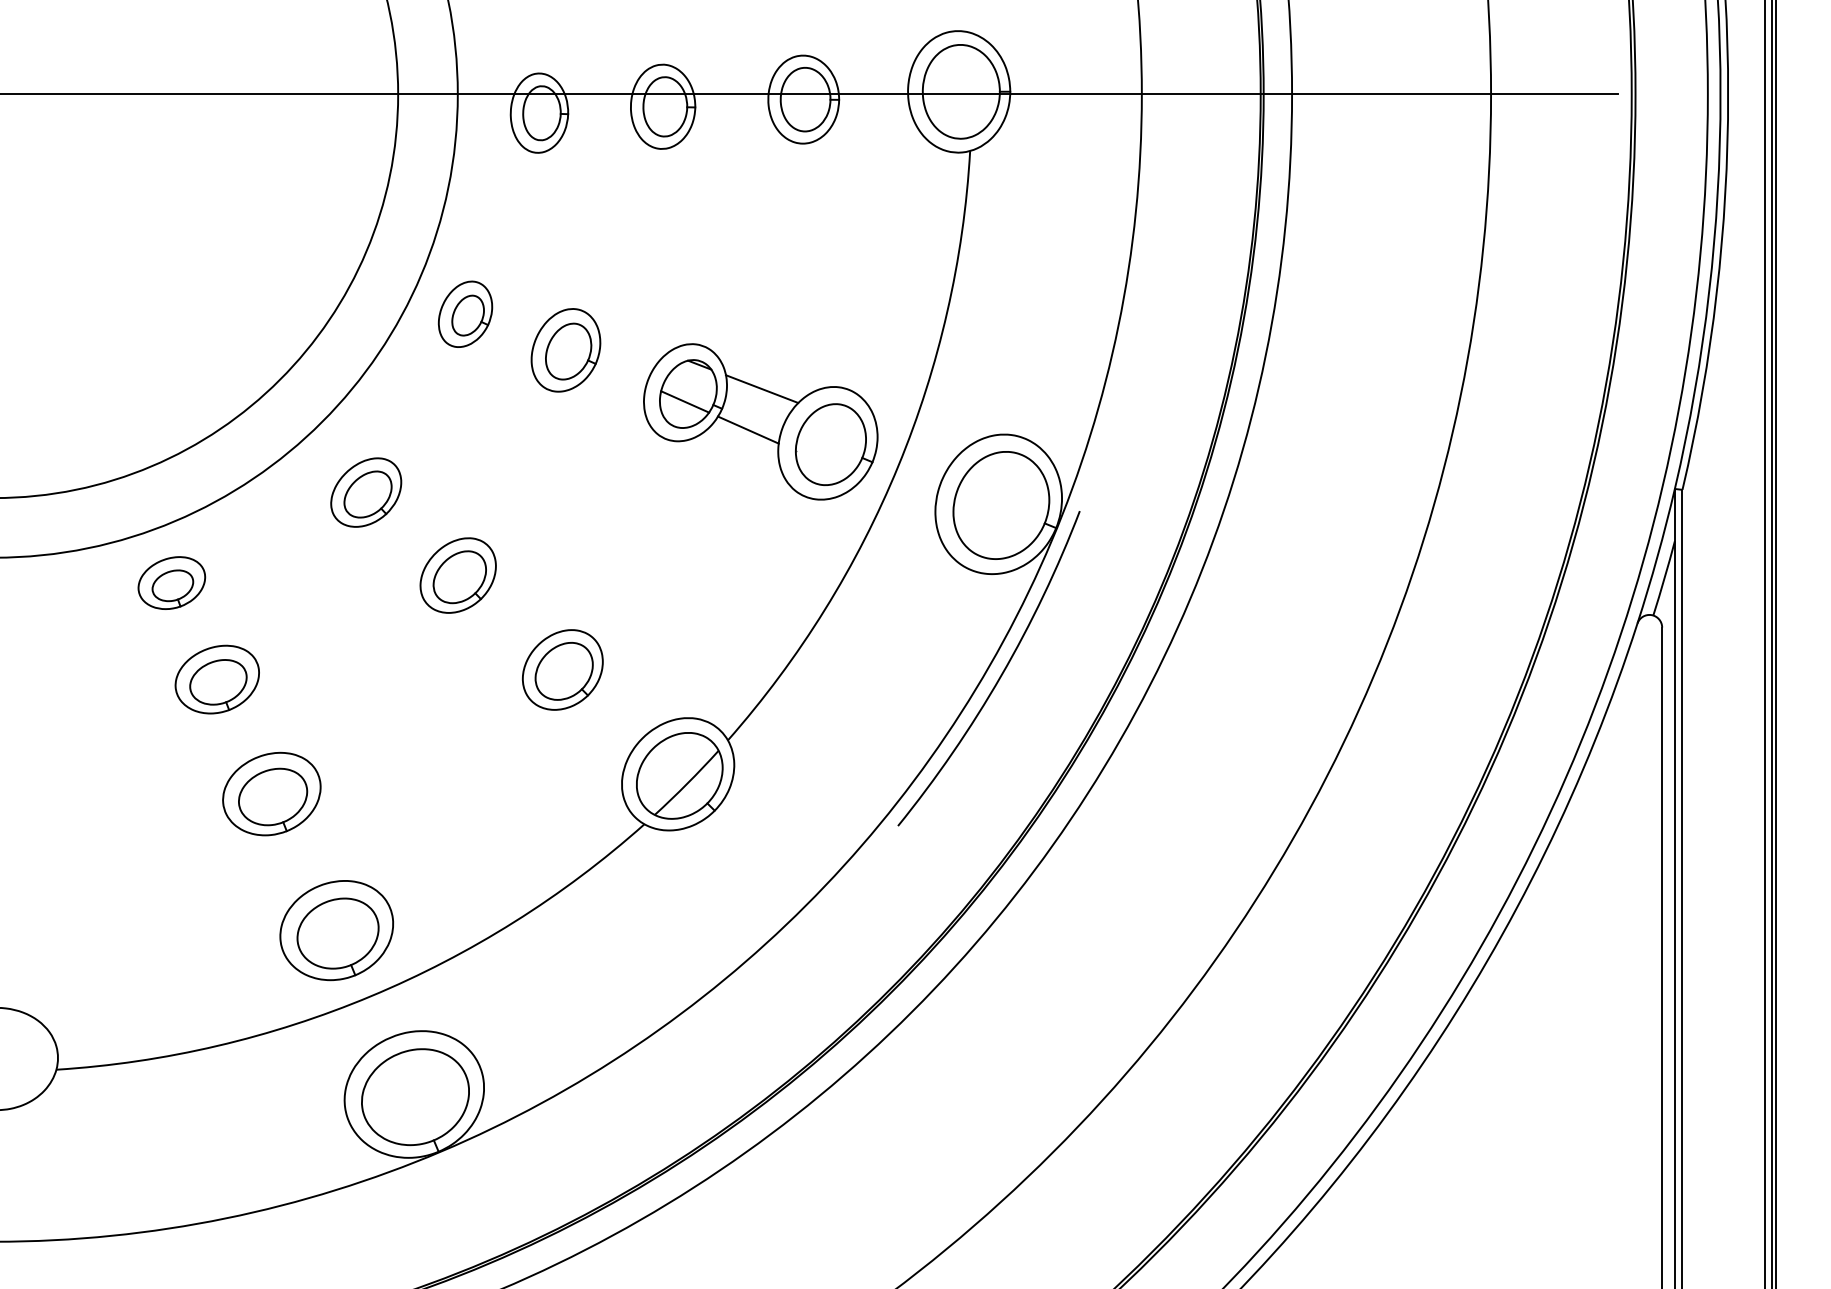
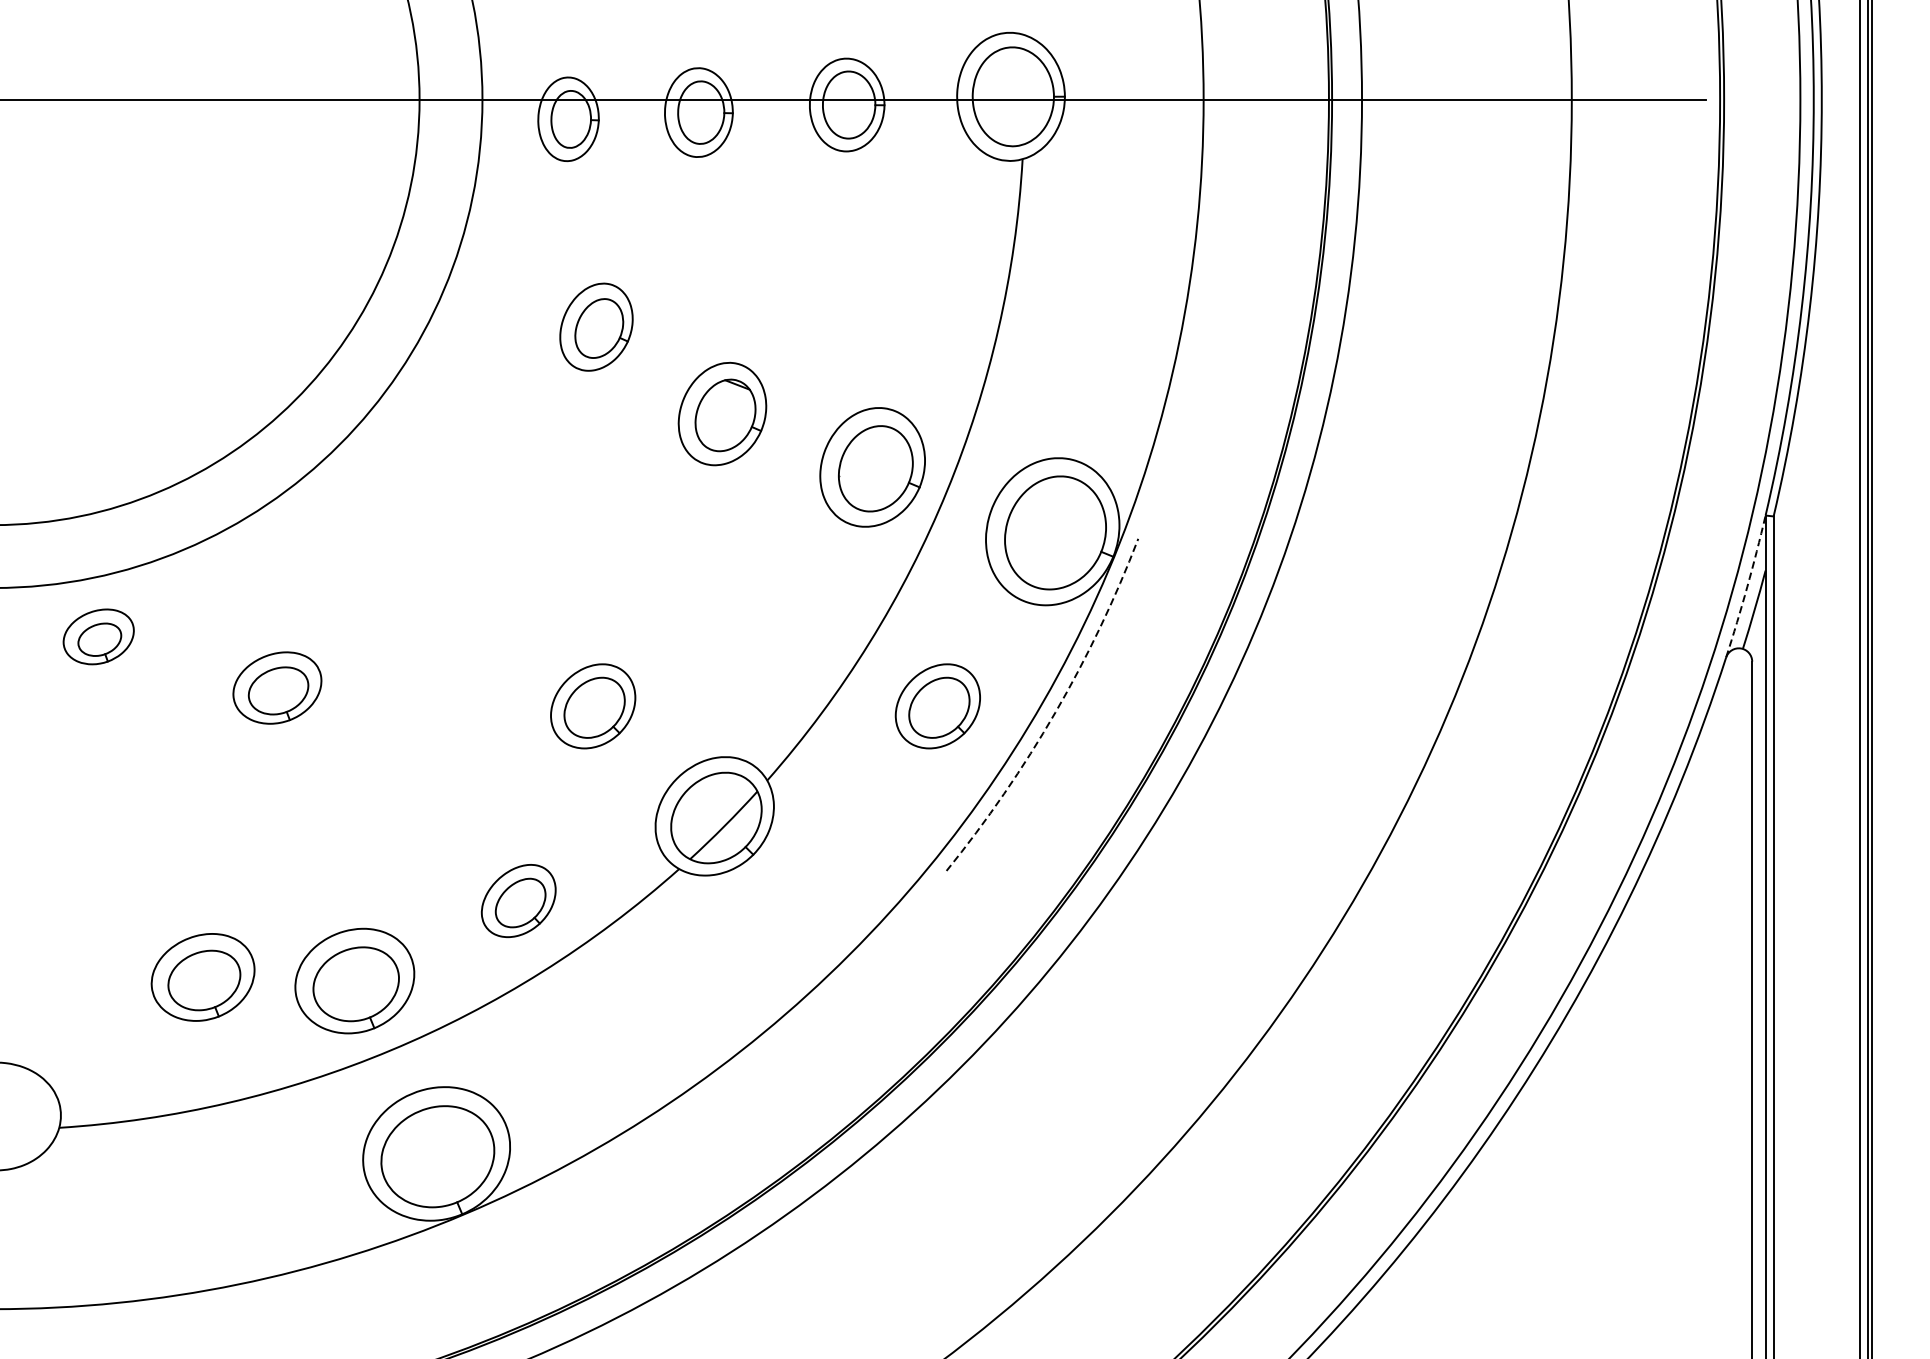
part: (465, 313) -> (490, 330), removed
part: (565, 350) -> (595, 327), moved
line: (762, 389) -> (803, 410), removed
line: (685, 401) -> (722, 423), removed
line: (748, 429) -> (788, 452), removed
part: (366, 492) -> (519, 900), moved
arc: (1657, 556) -> (1747, 586), solid -> dashed
part: (457, 575) -> (482, 606), removed
part: (171, 582) -> (98, 636), moved
part: (889, 669) -> (937, 705), added
arc: (1001, 675) -> (1055, 712), solid -> dashed
part: (216, 679) -> (276, 687), moved
part: (271, 793) -> (202, 976), moved

